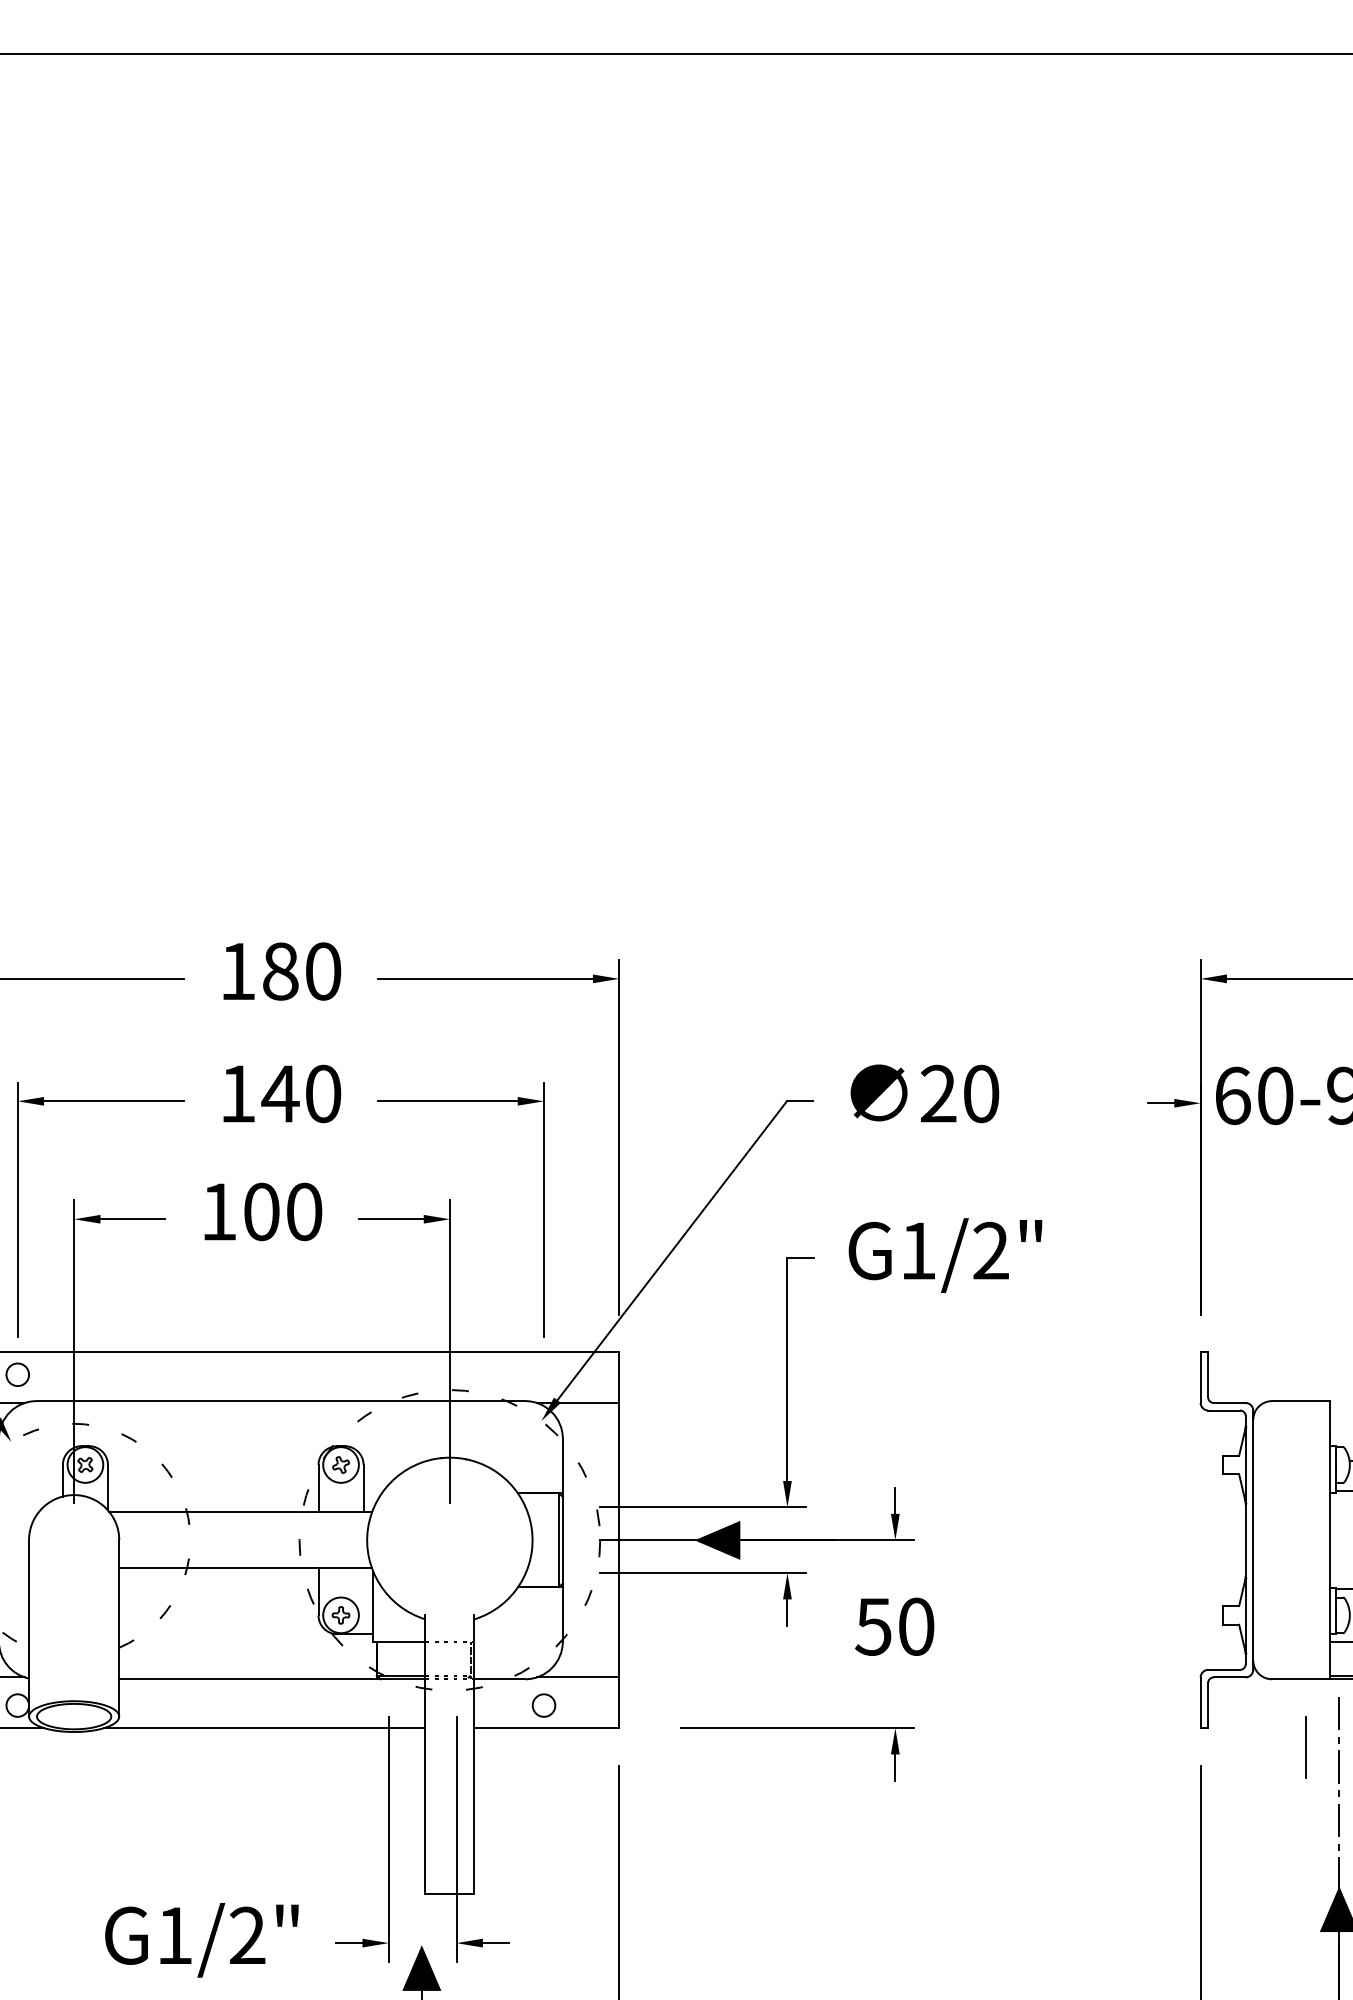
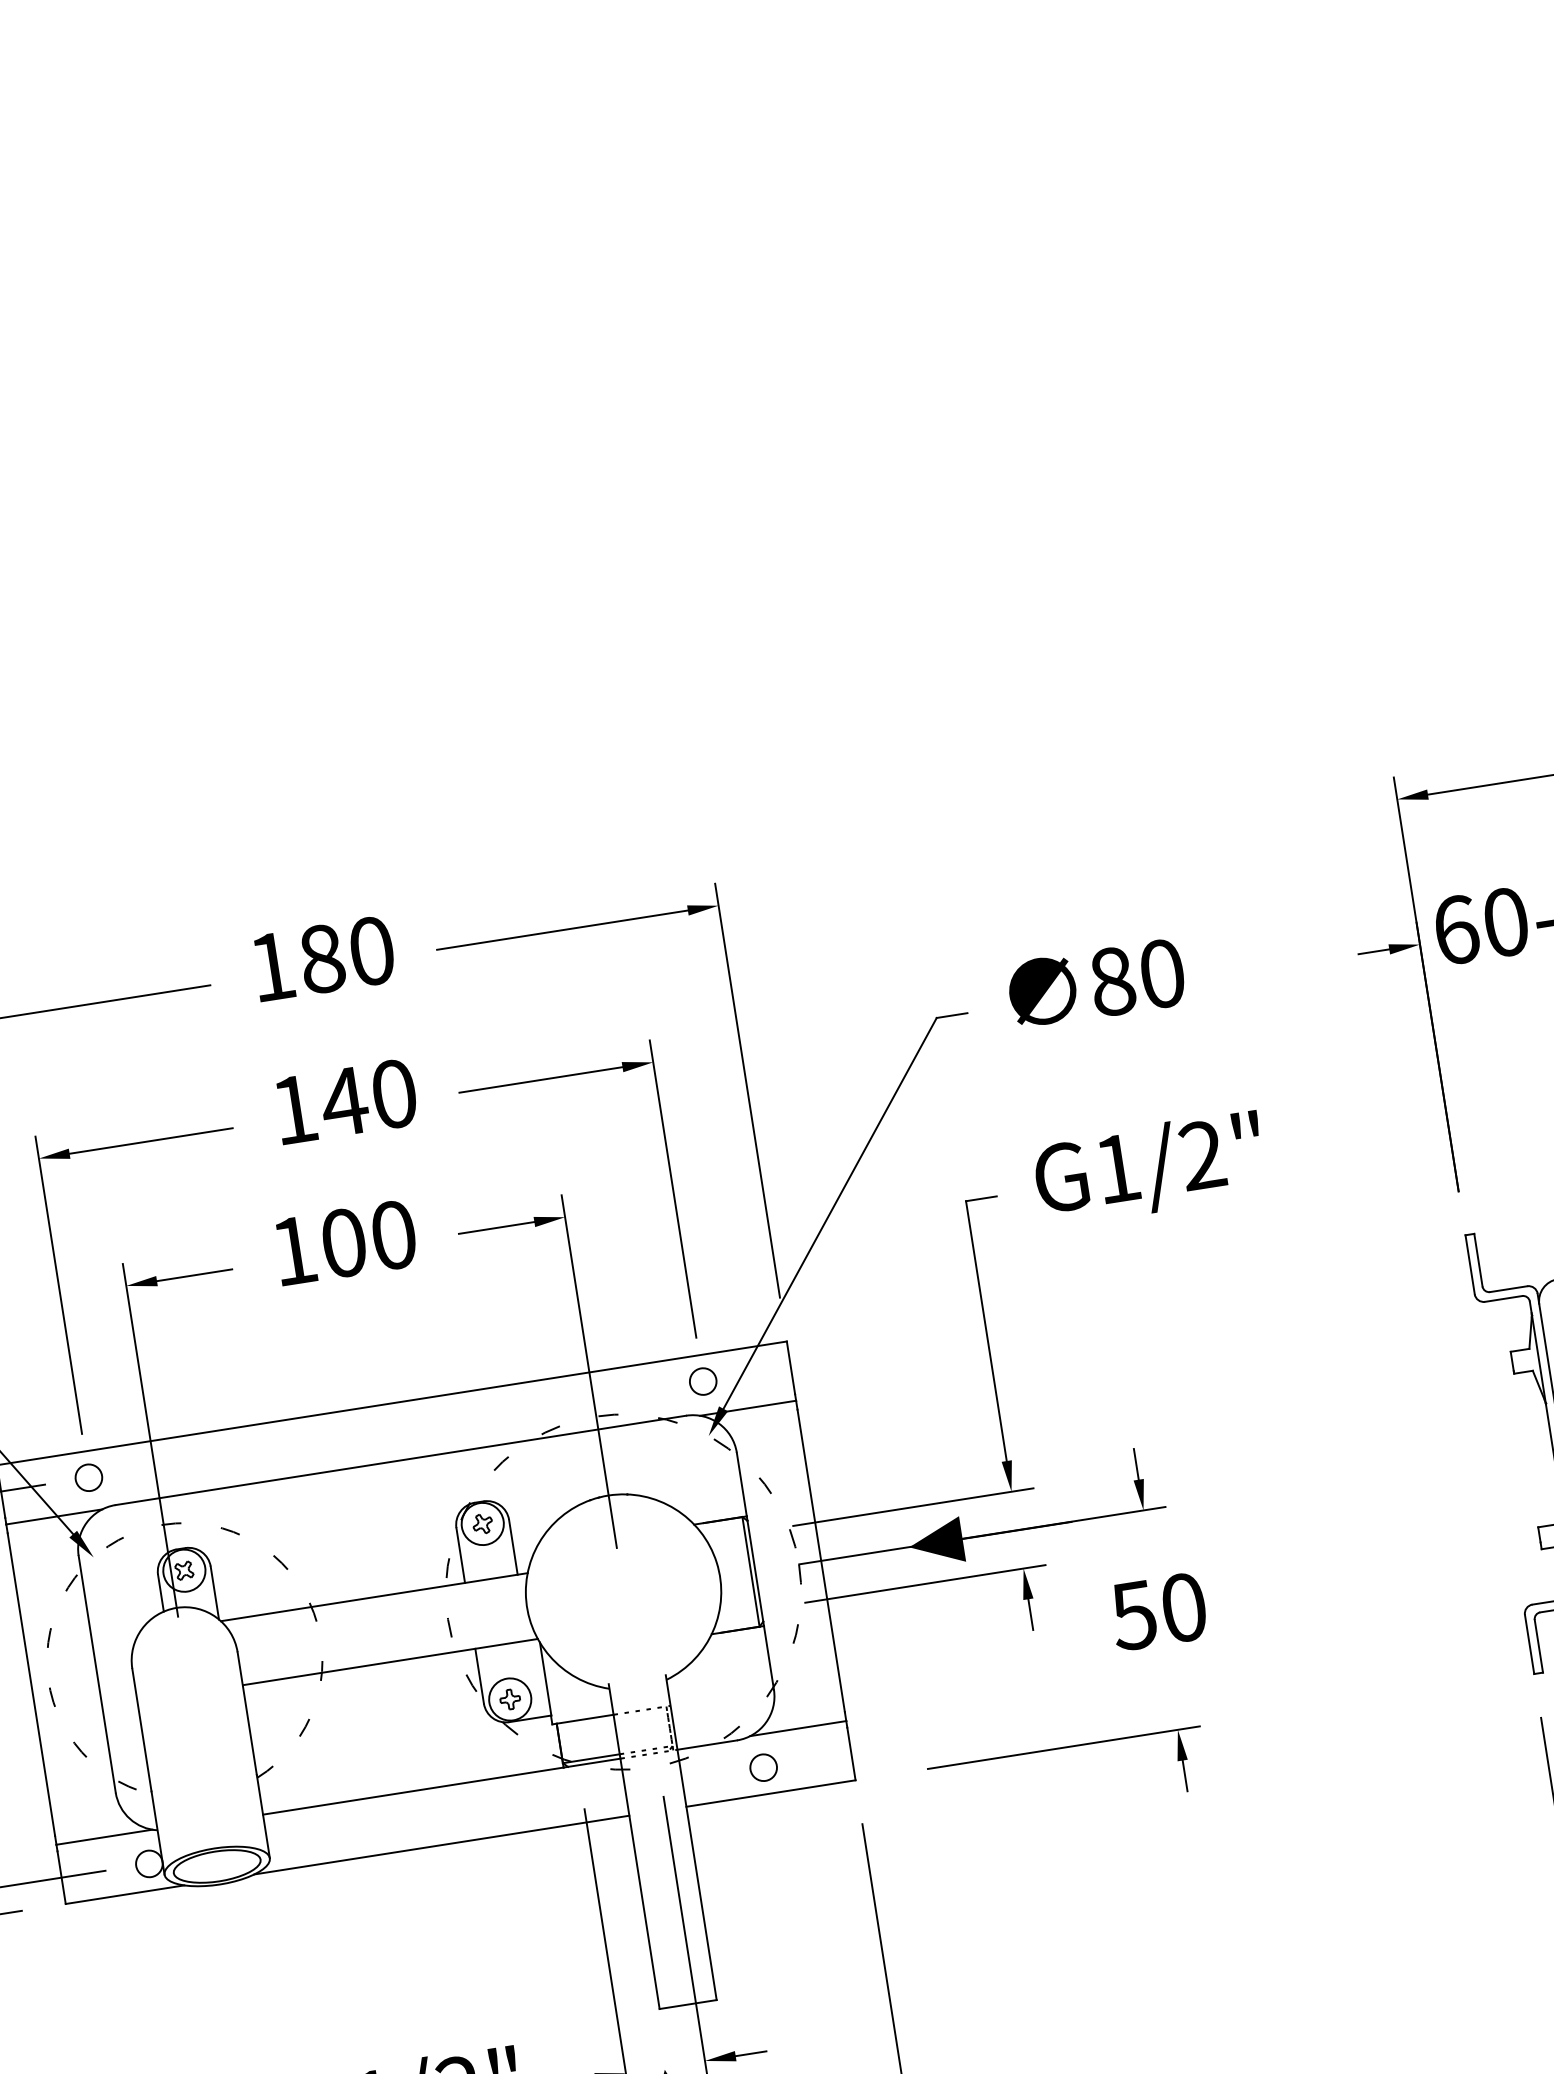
text: (938, 1093) -> (1112, 981), 20 -> 80
circle: (543, 1374) -> (702, 1381), added

